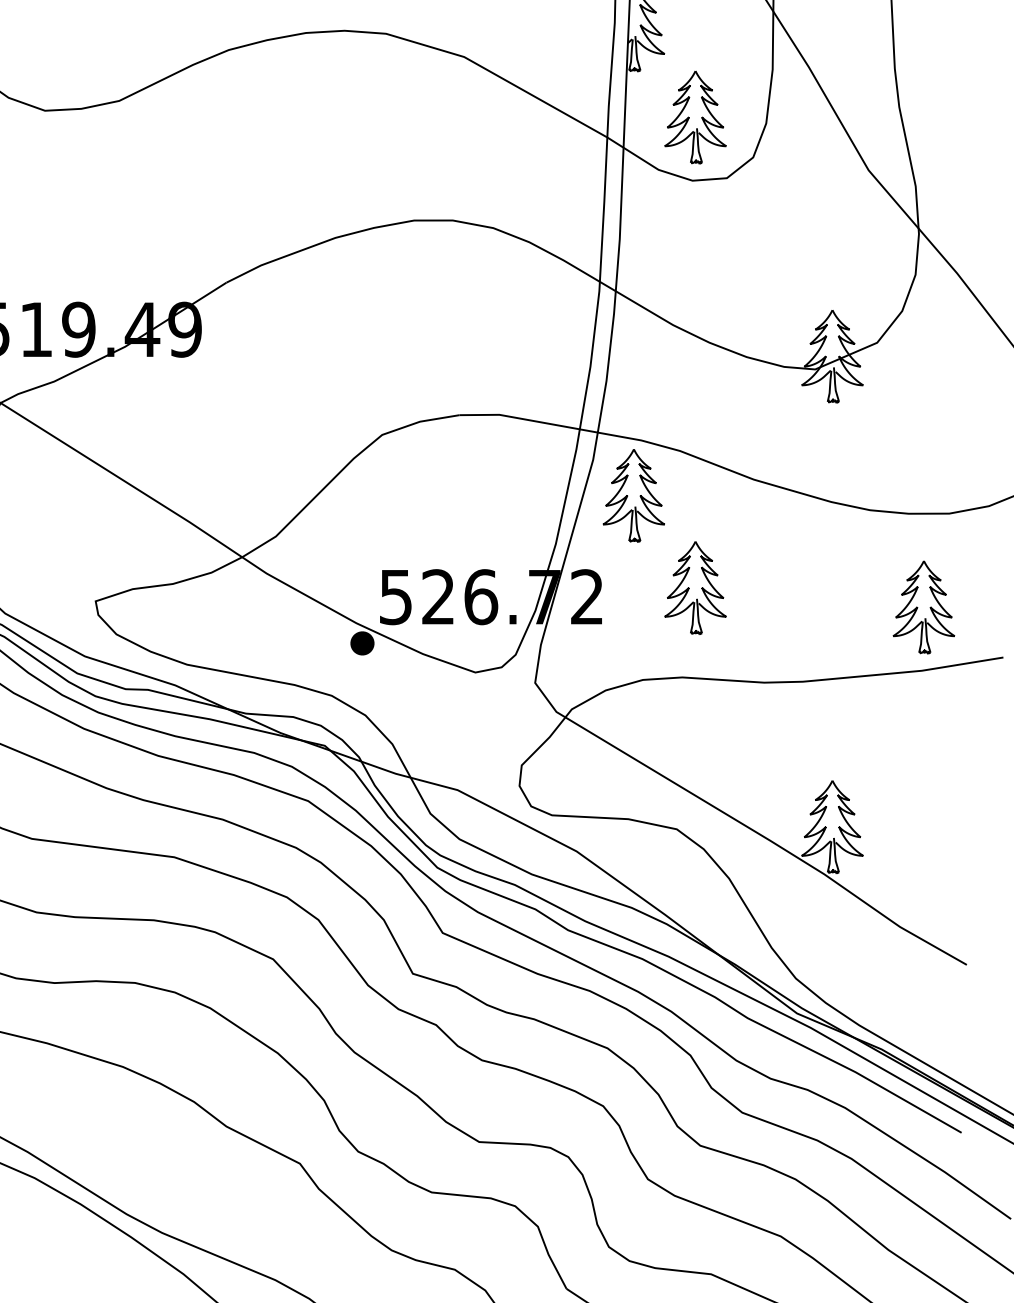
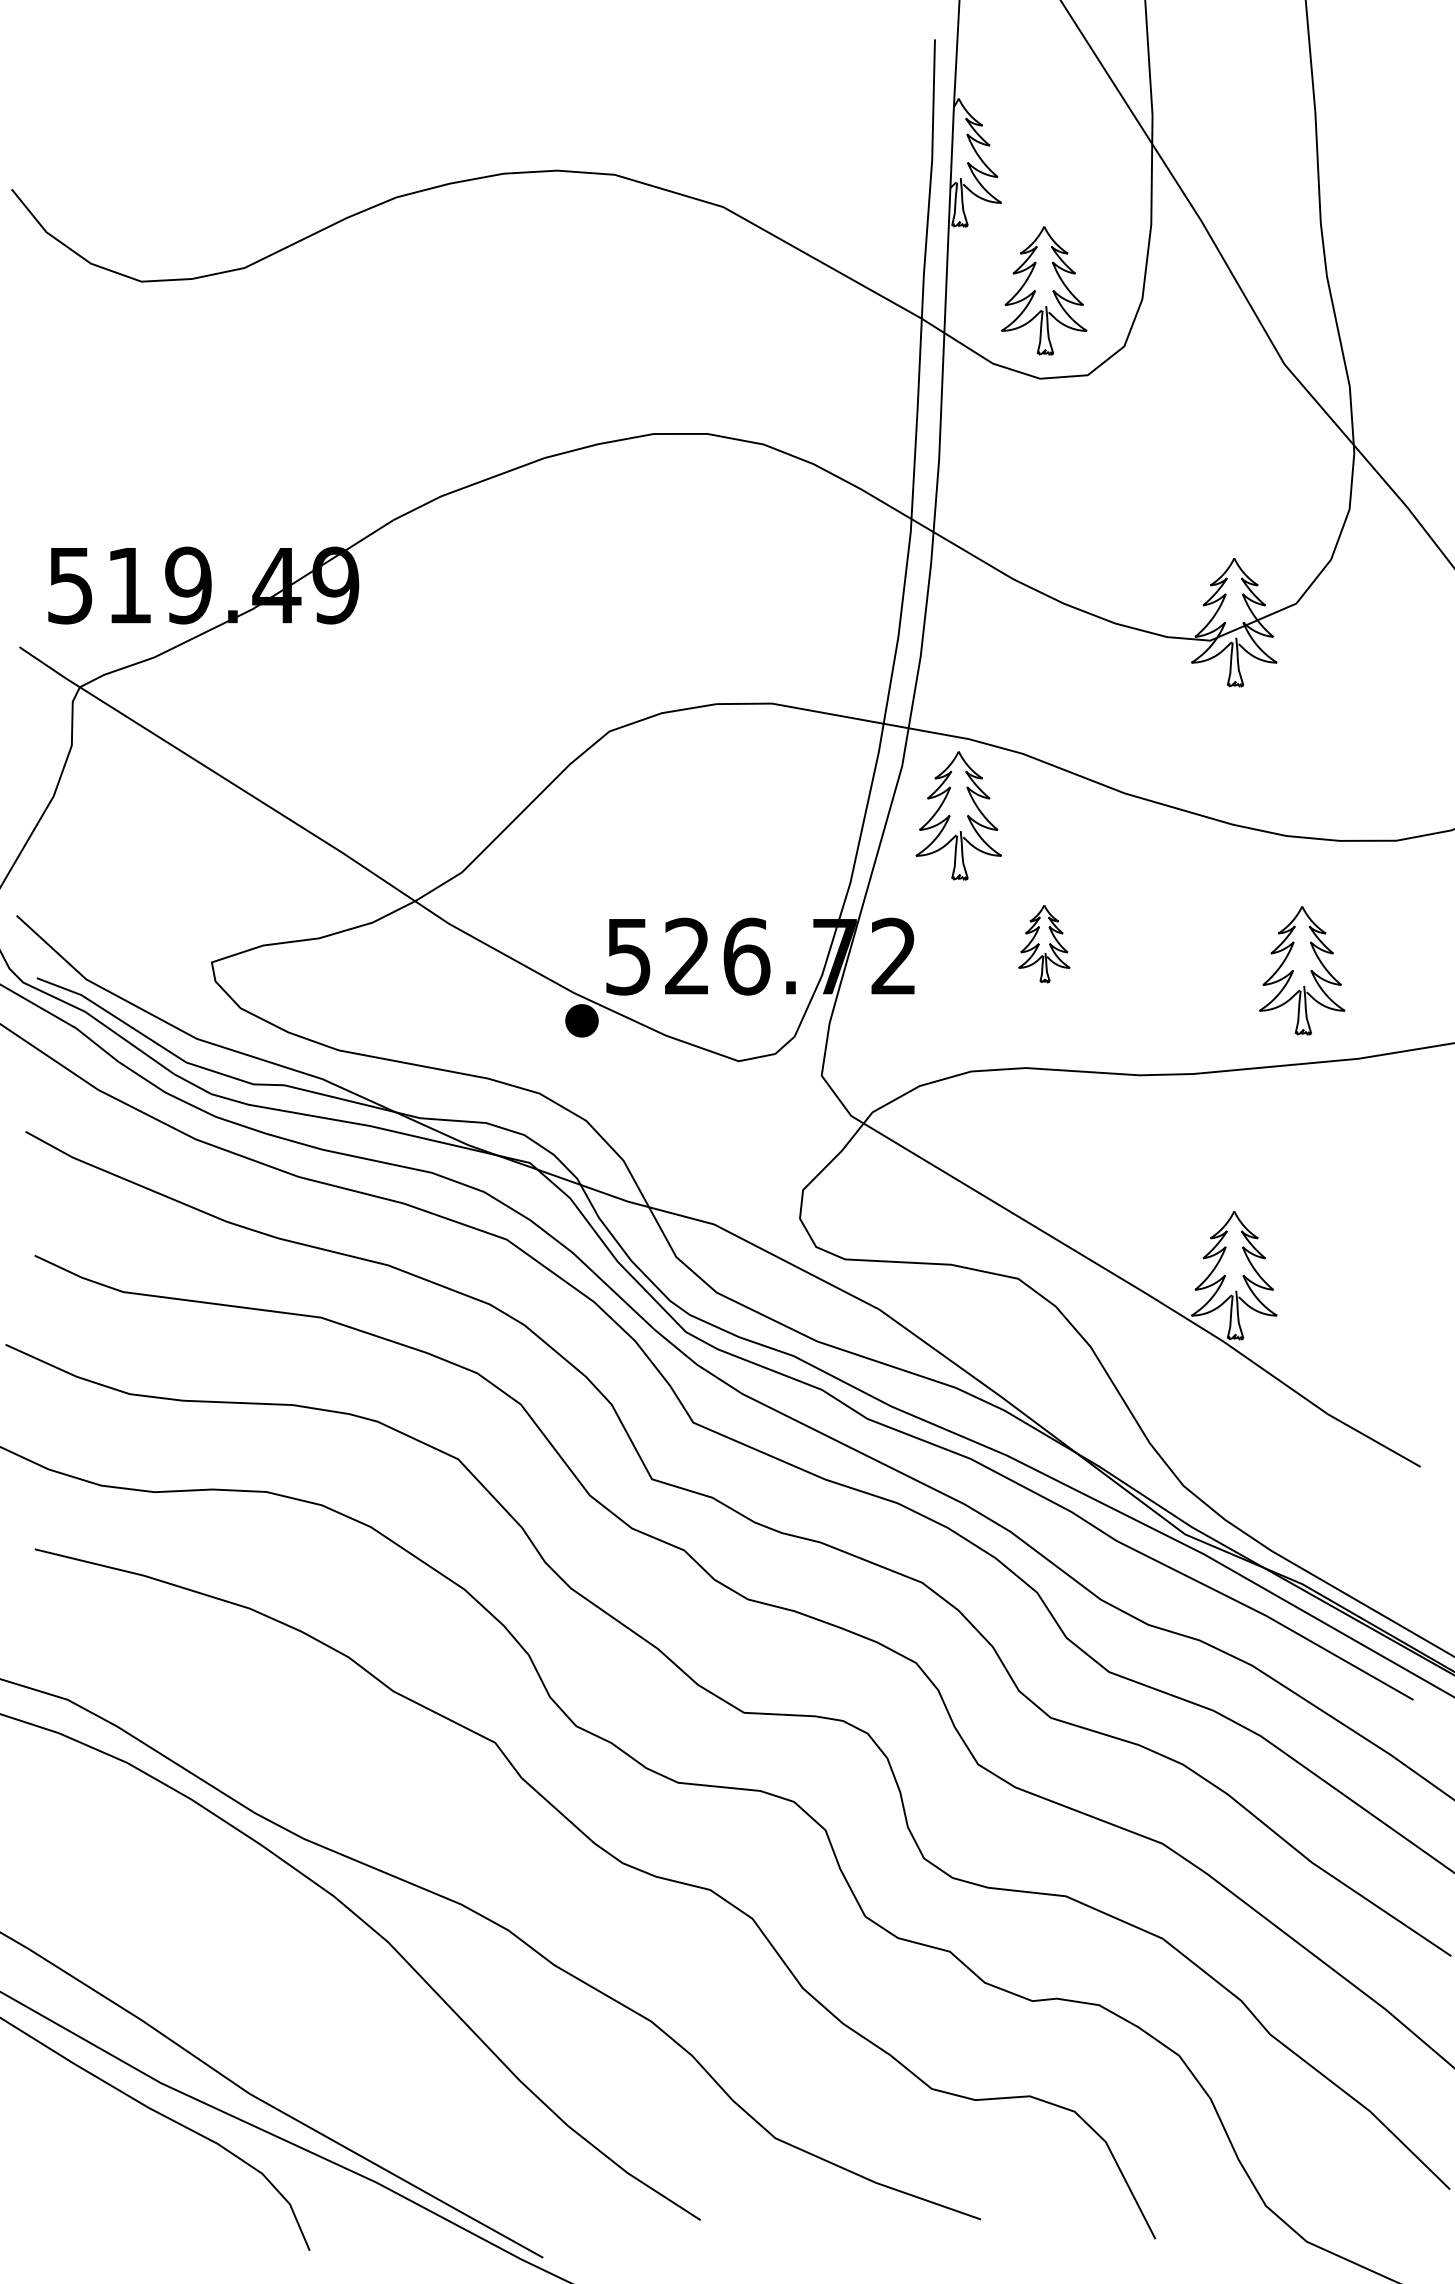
part: (695, 587) -> (1044, 943), size x0.6
part: (924, 607) -> (1302, 970), moved

